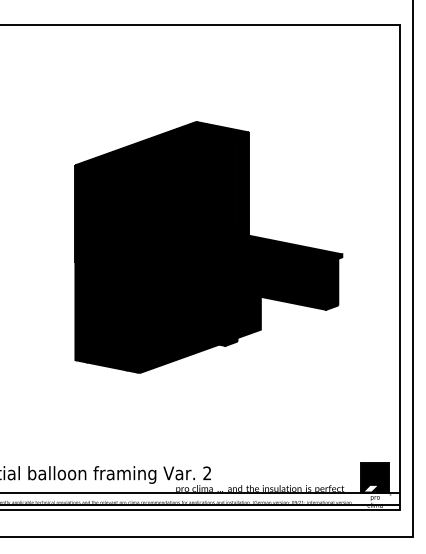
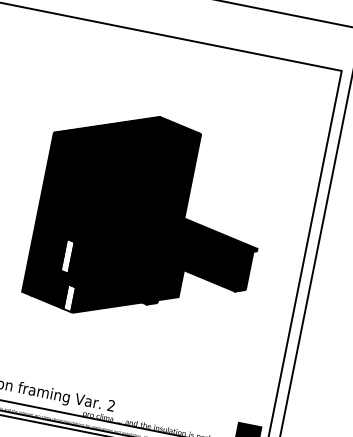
fill: (120, 307) -> (67, 256), removed
fill: (132, 356) -> (69, 298), removed

